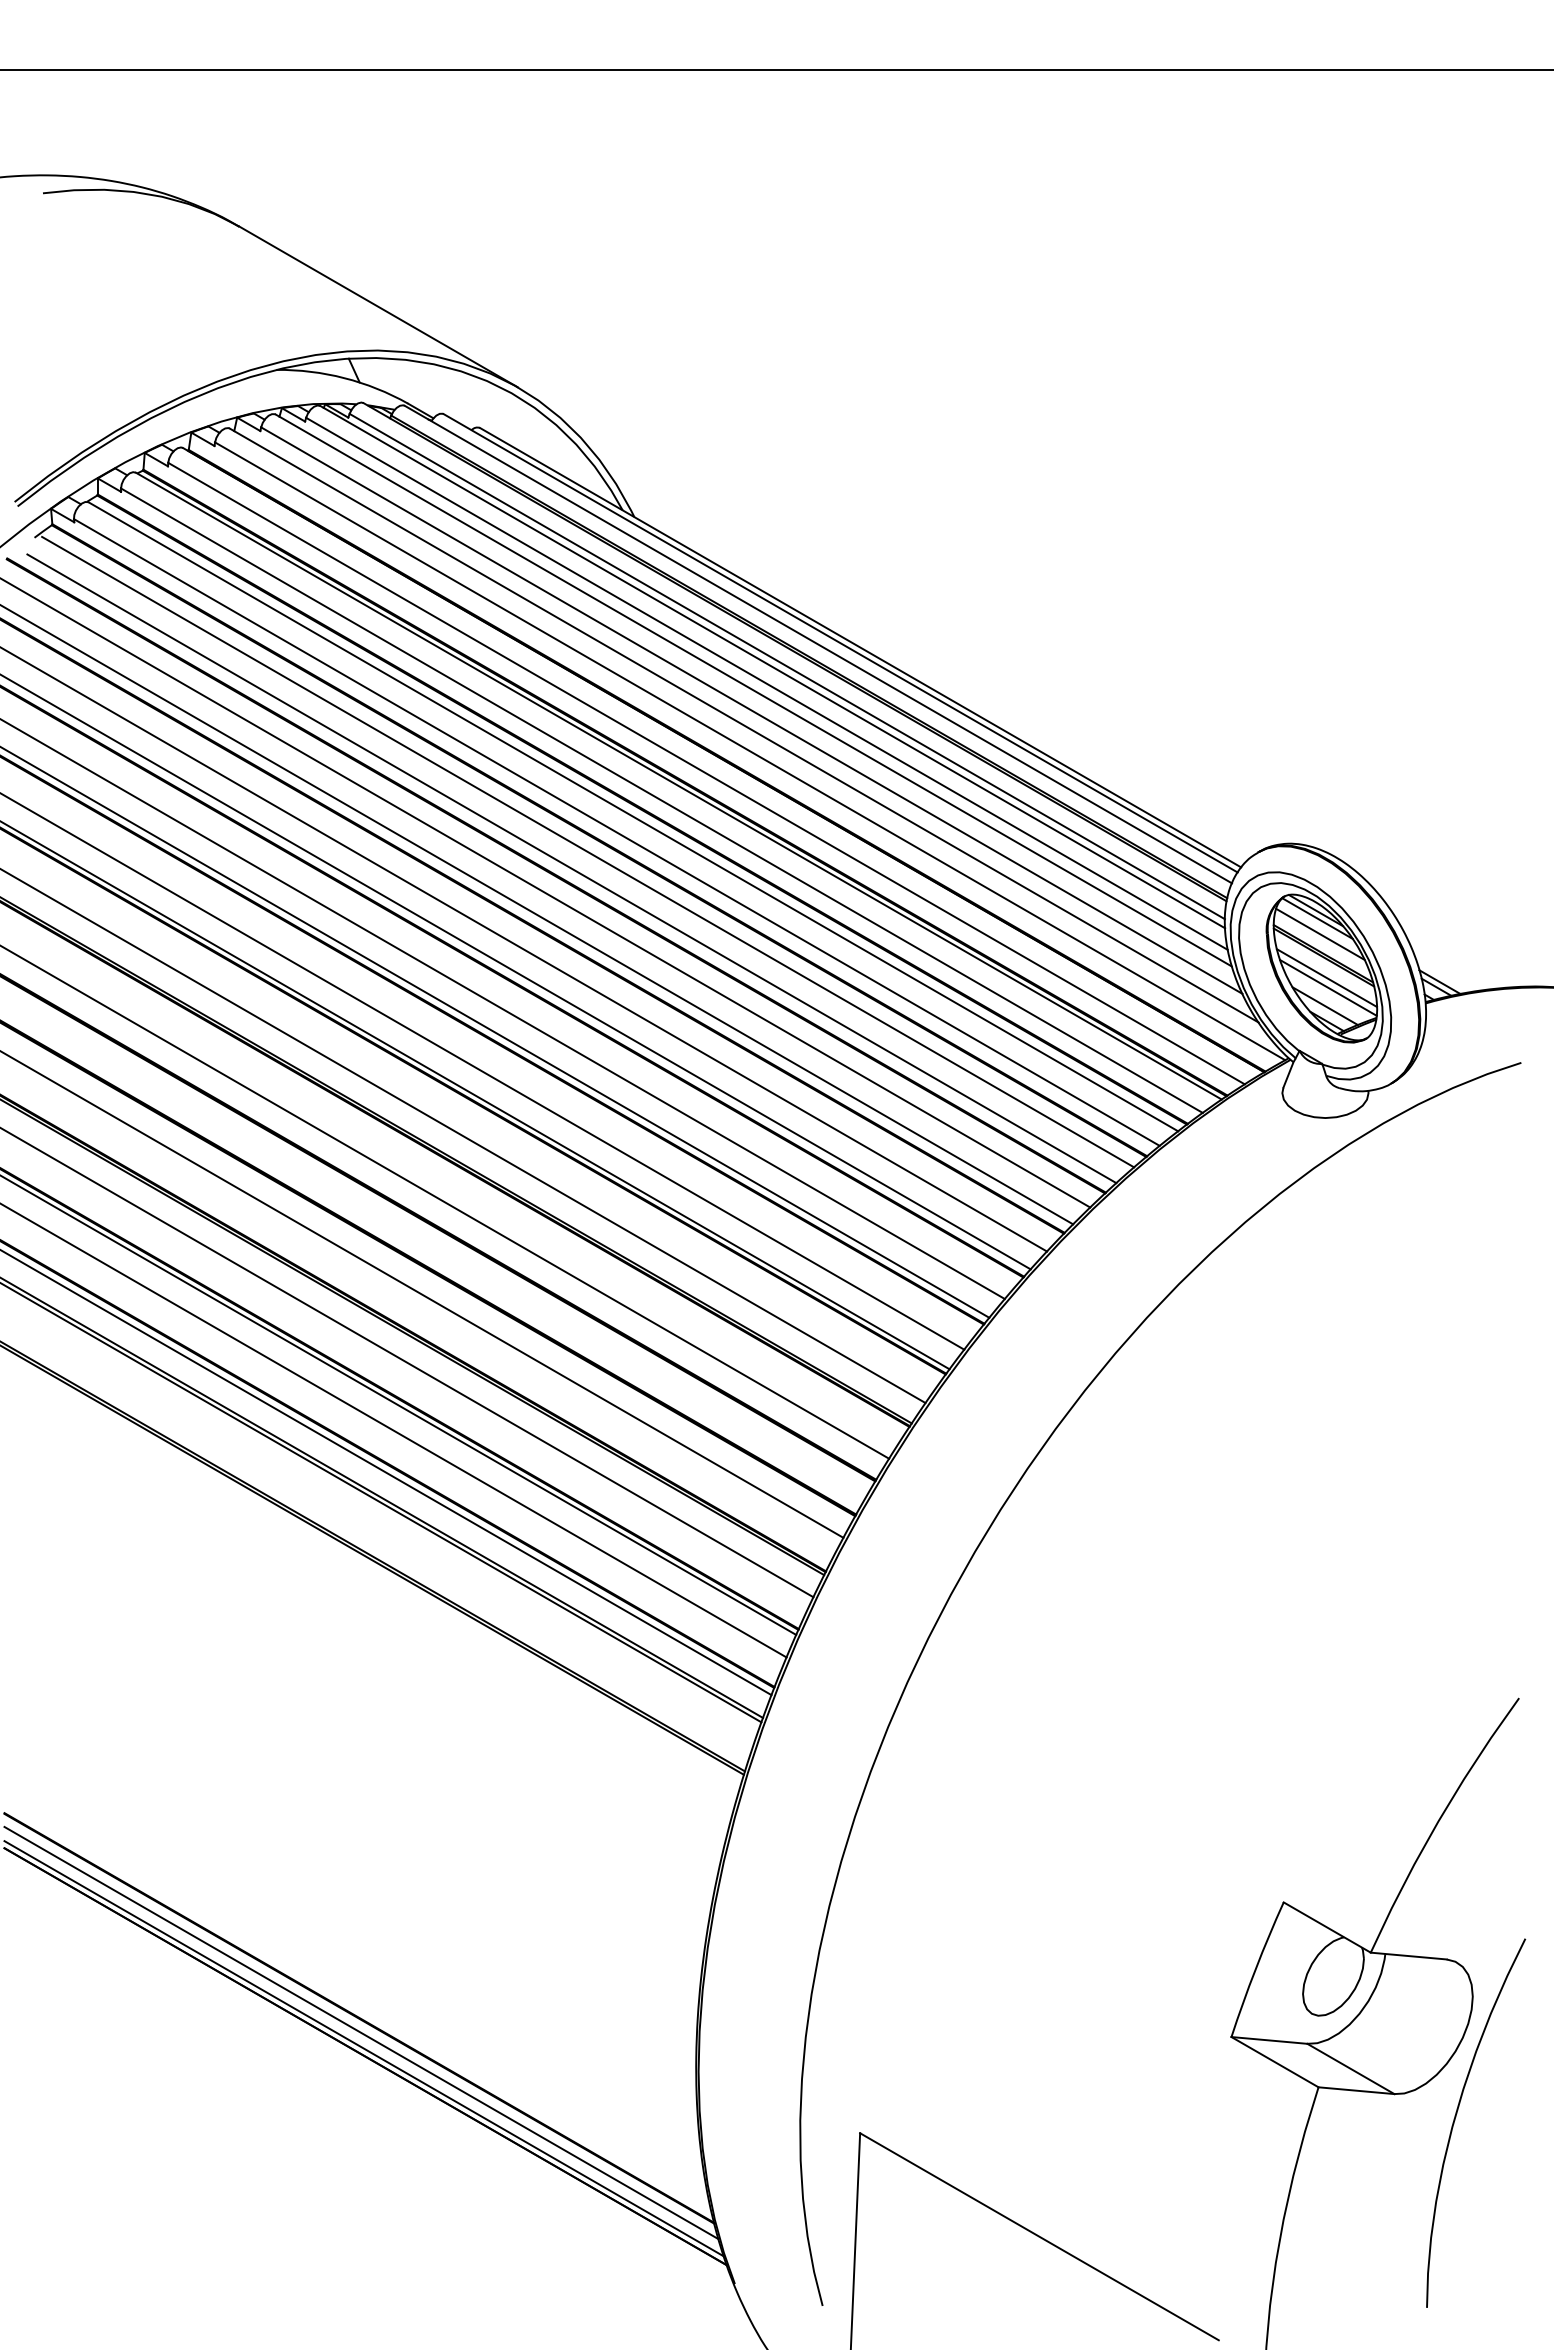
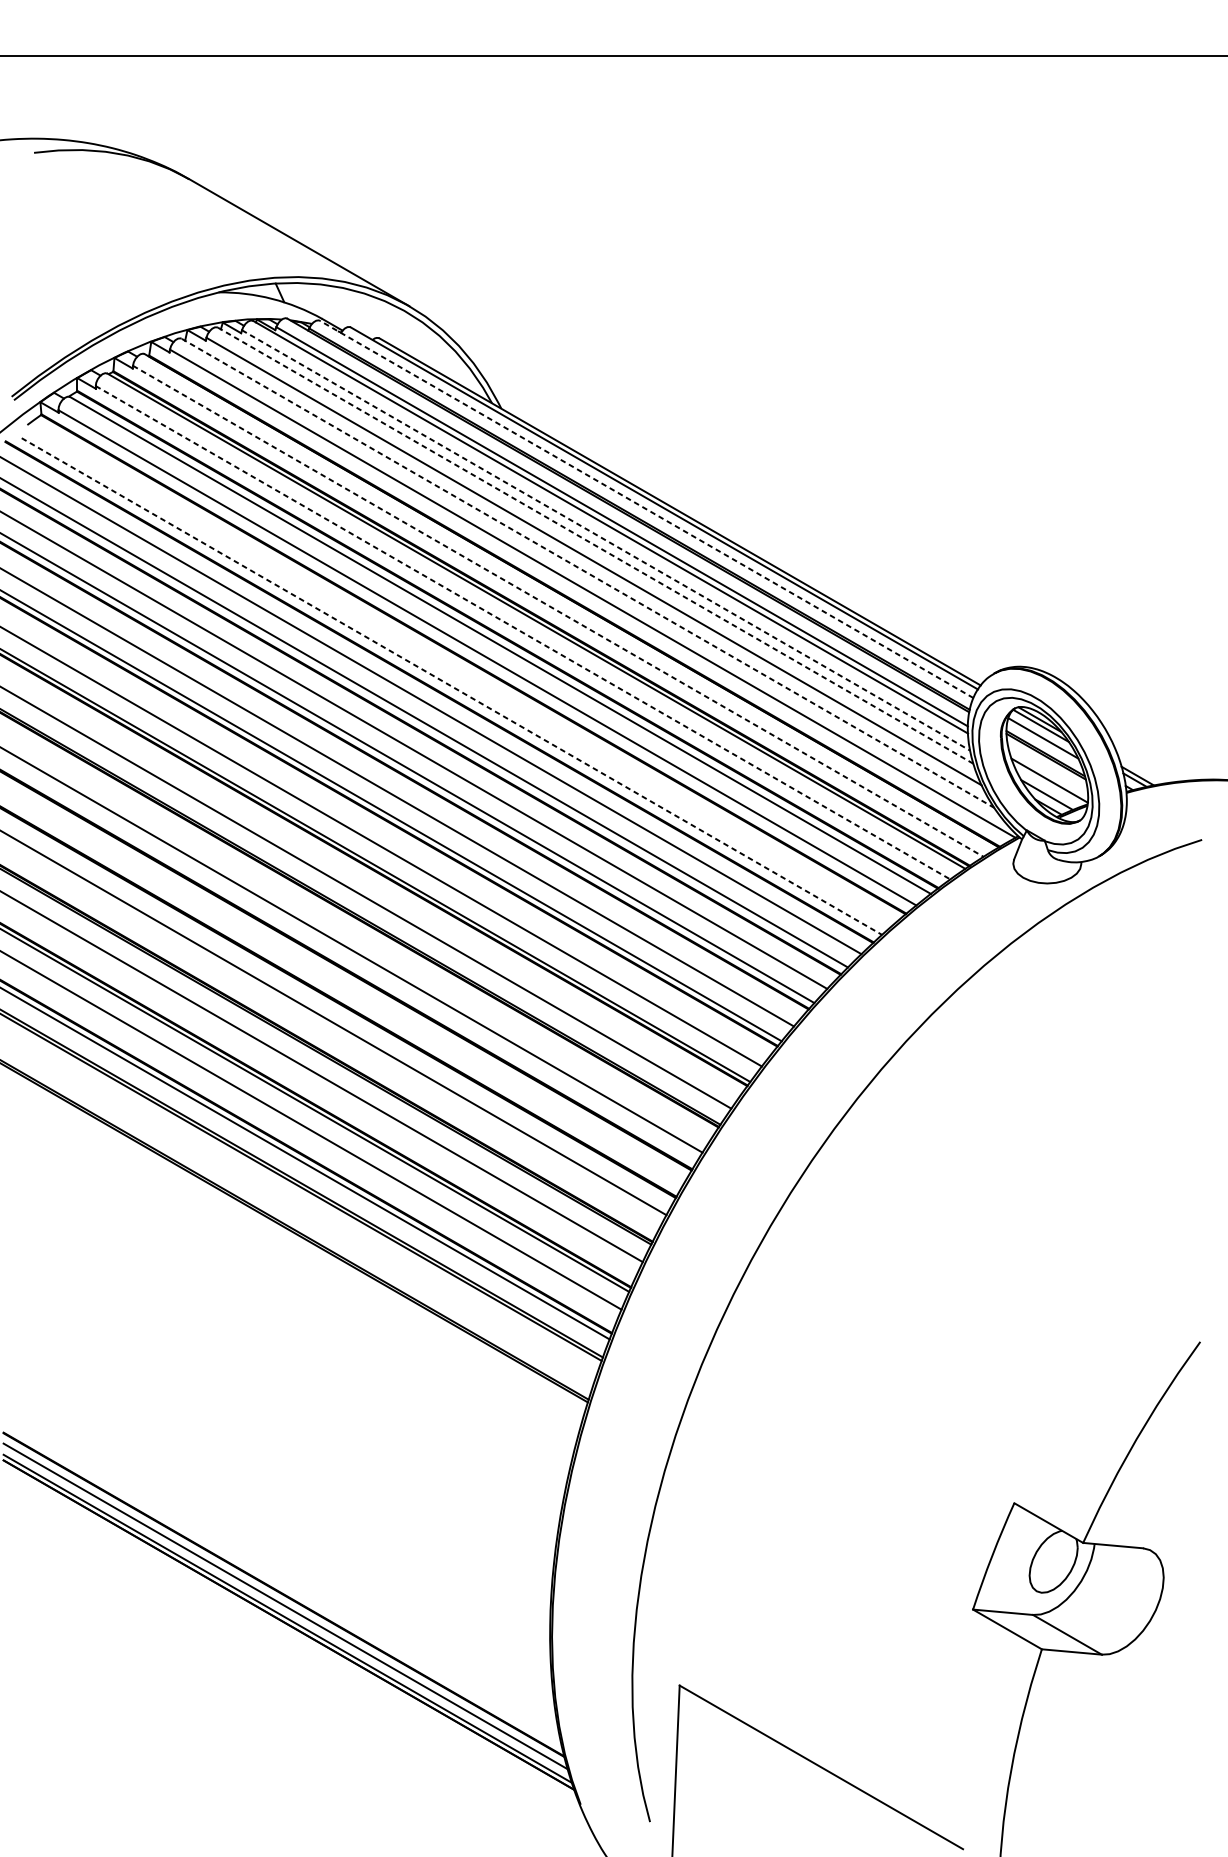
line: (818, 644) -> (646, 509), solid -> dashed
line: (767, 684) -> (606, 540), solid -> dashed
line: (753, 690) -> (595, 545), solid -> dashed
line: (744, 725) -> (588, 573), solid -> dashed
line: (706, 773) -> (558, 611), solid -> dashed
line: (661, 800) -> (522, 632), solid -> dashed
line: (588, 851) -> (465, 672), removed
line: (571, 868) -> (451, 686), solid -> dashed
line: (1326, 977) -> (1048, 772), removed
curve: (1456, 2117) -> (1150, 1673), removed

